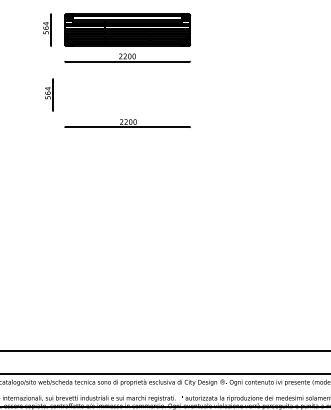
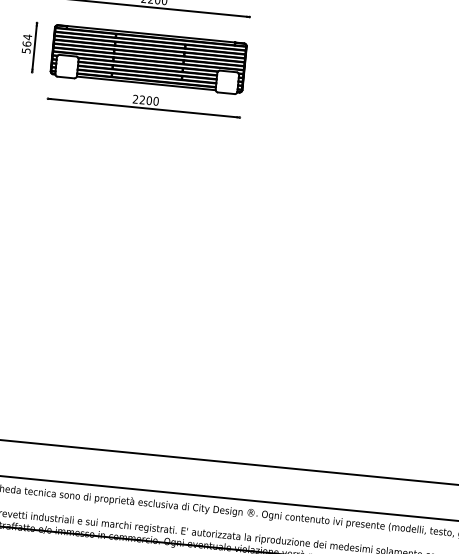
part: (127, 95) -> (148, 59), added

